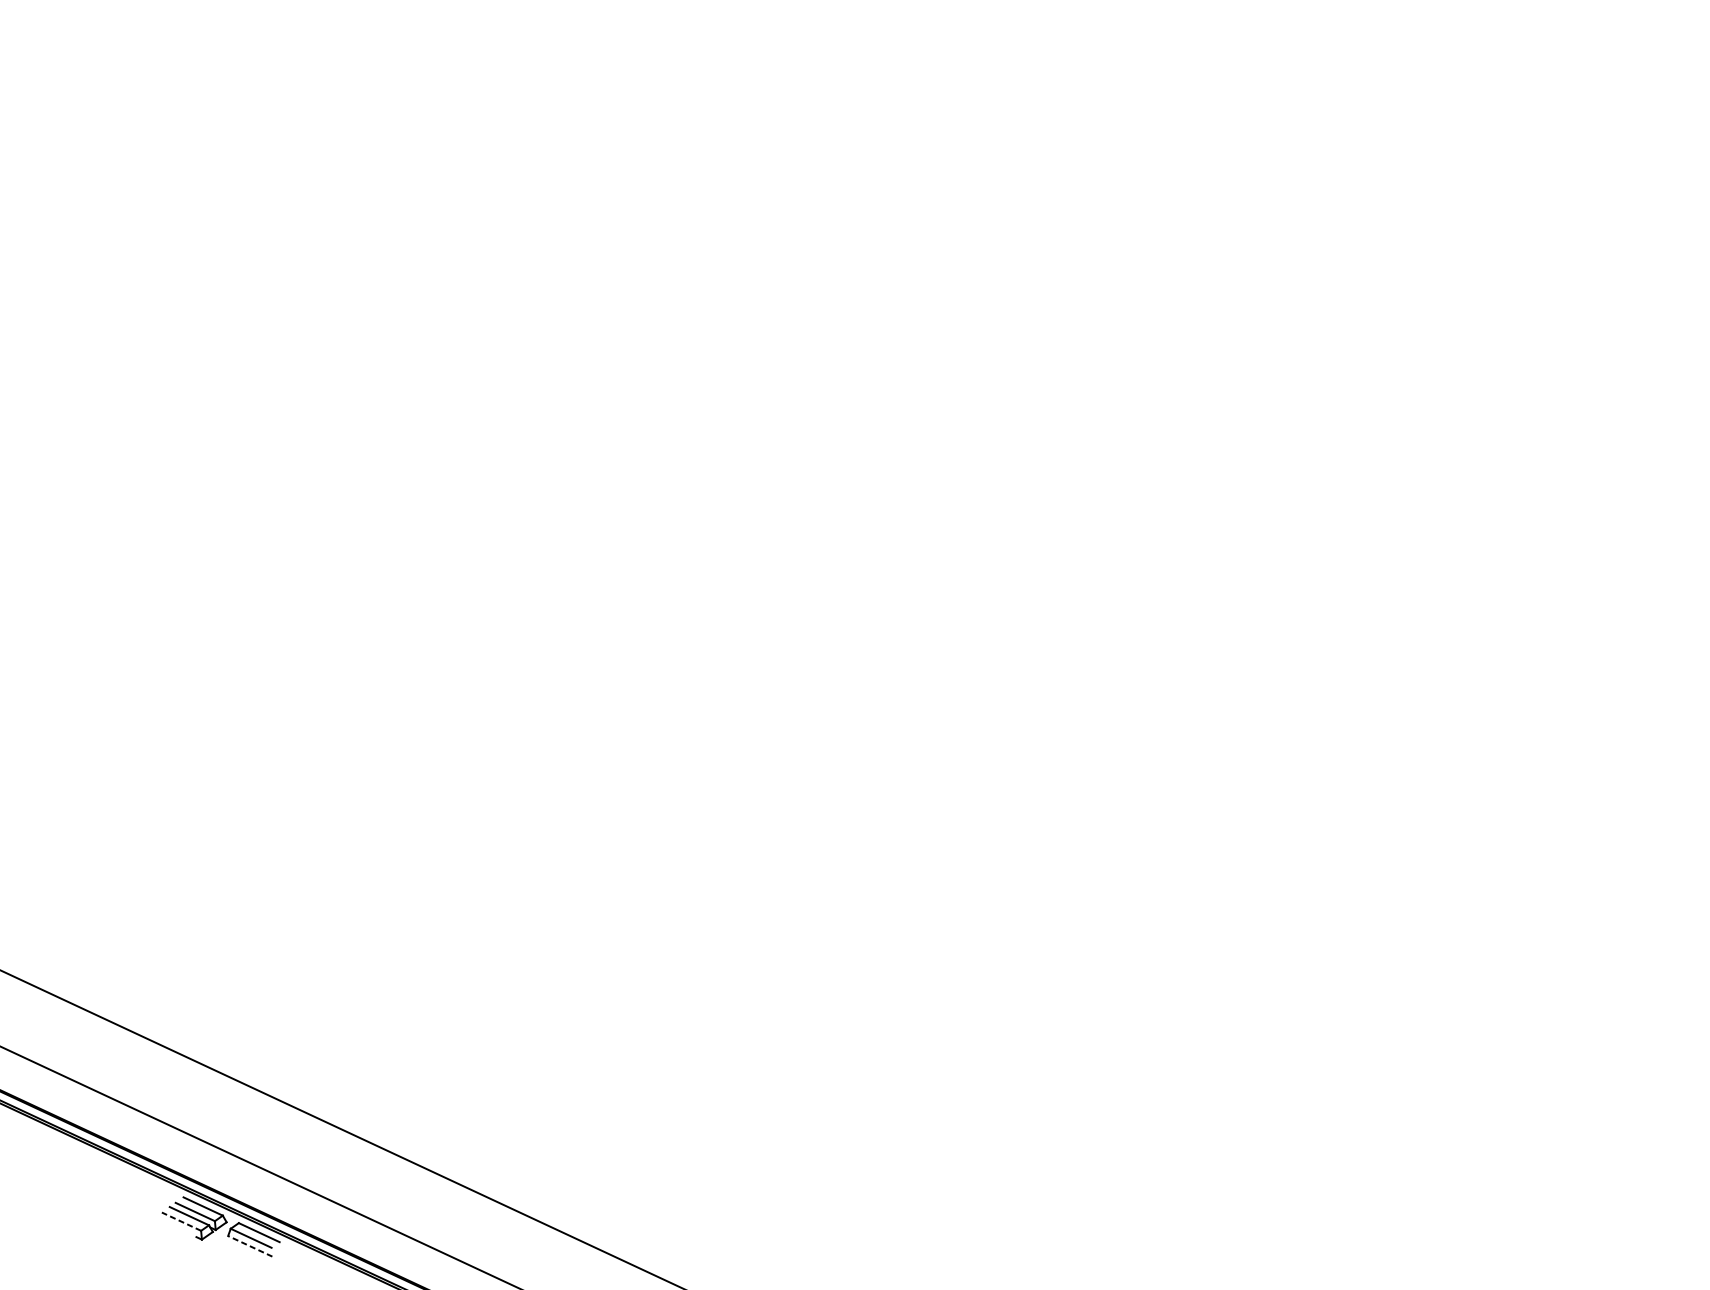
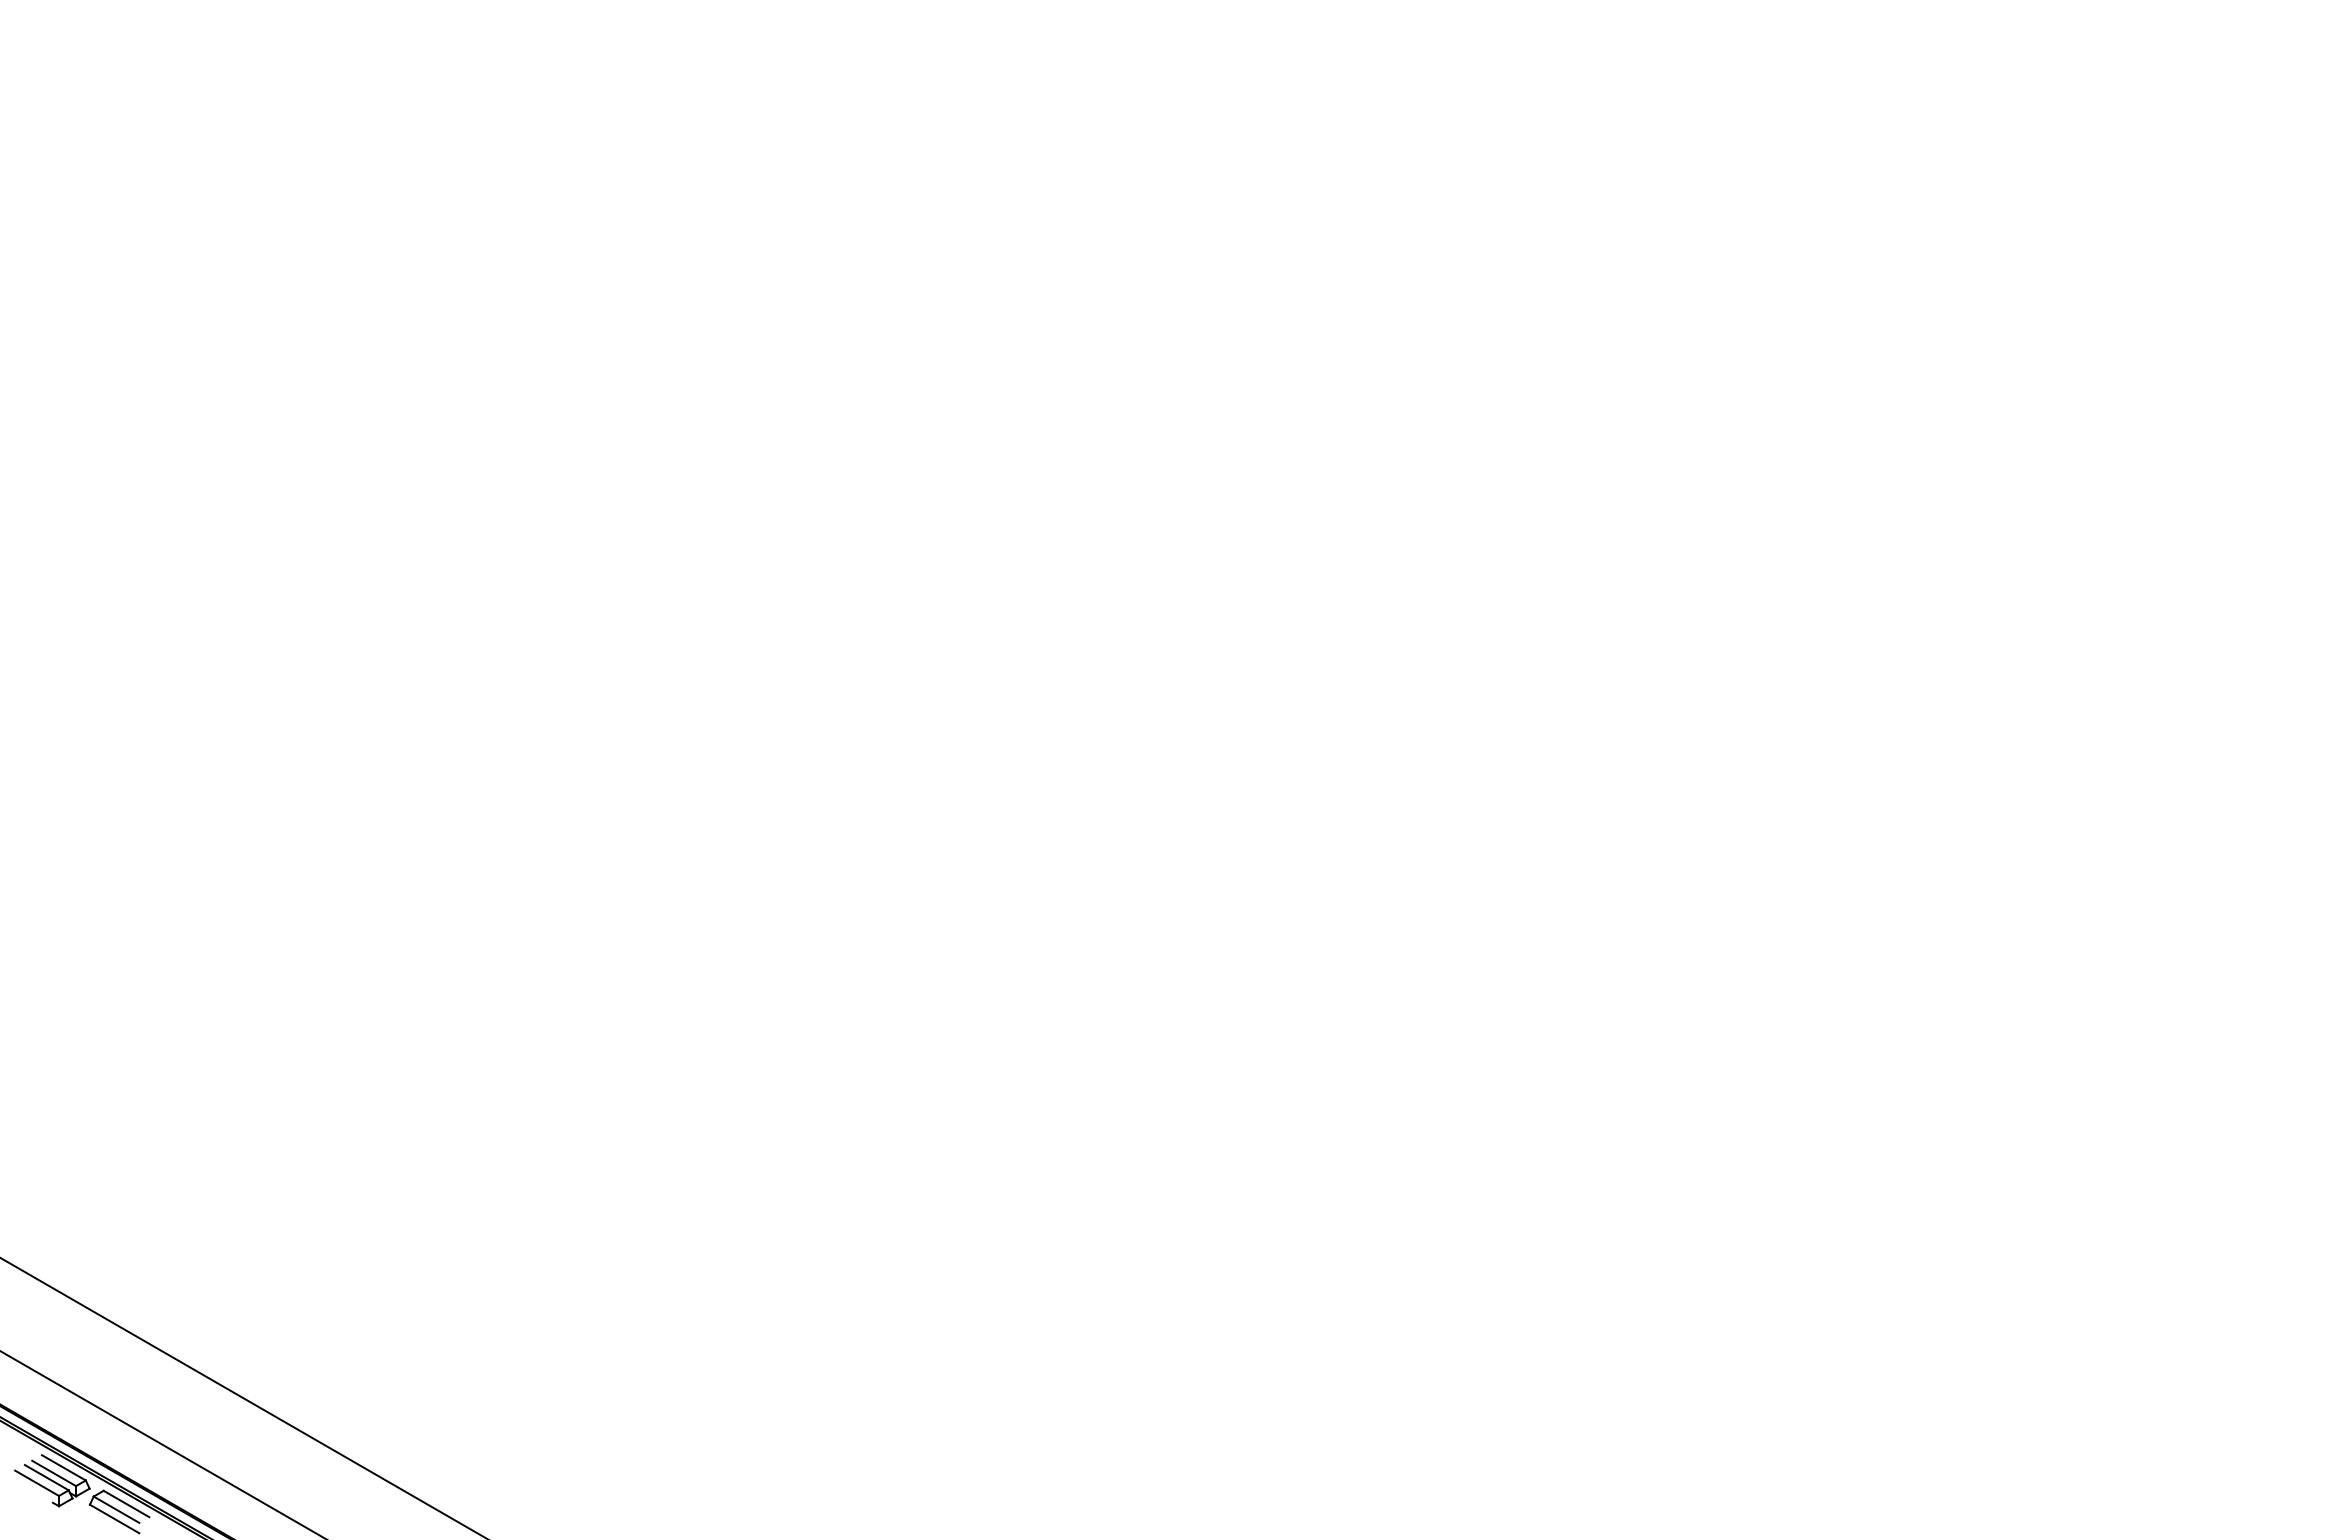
line: (181, 1221) -> (36, 1483), dashed -> solid
line: (250, 1245) -> (114, 1518), dashed -> solid

